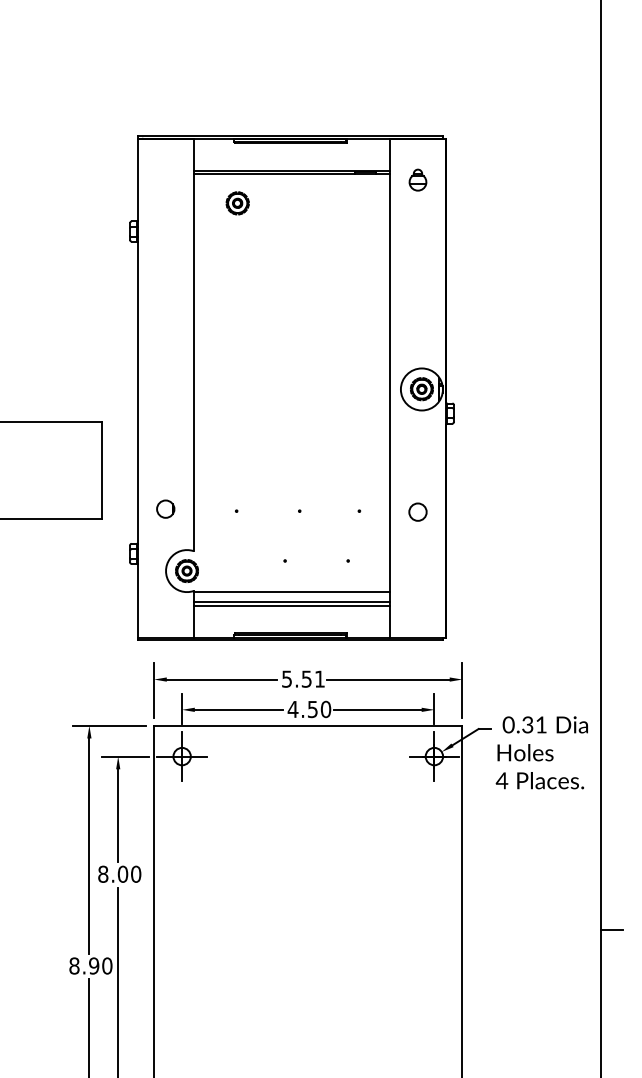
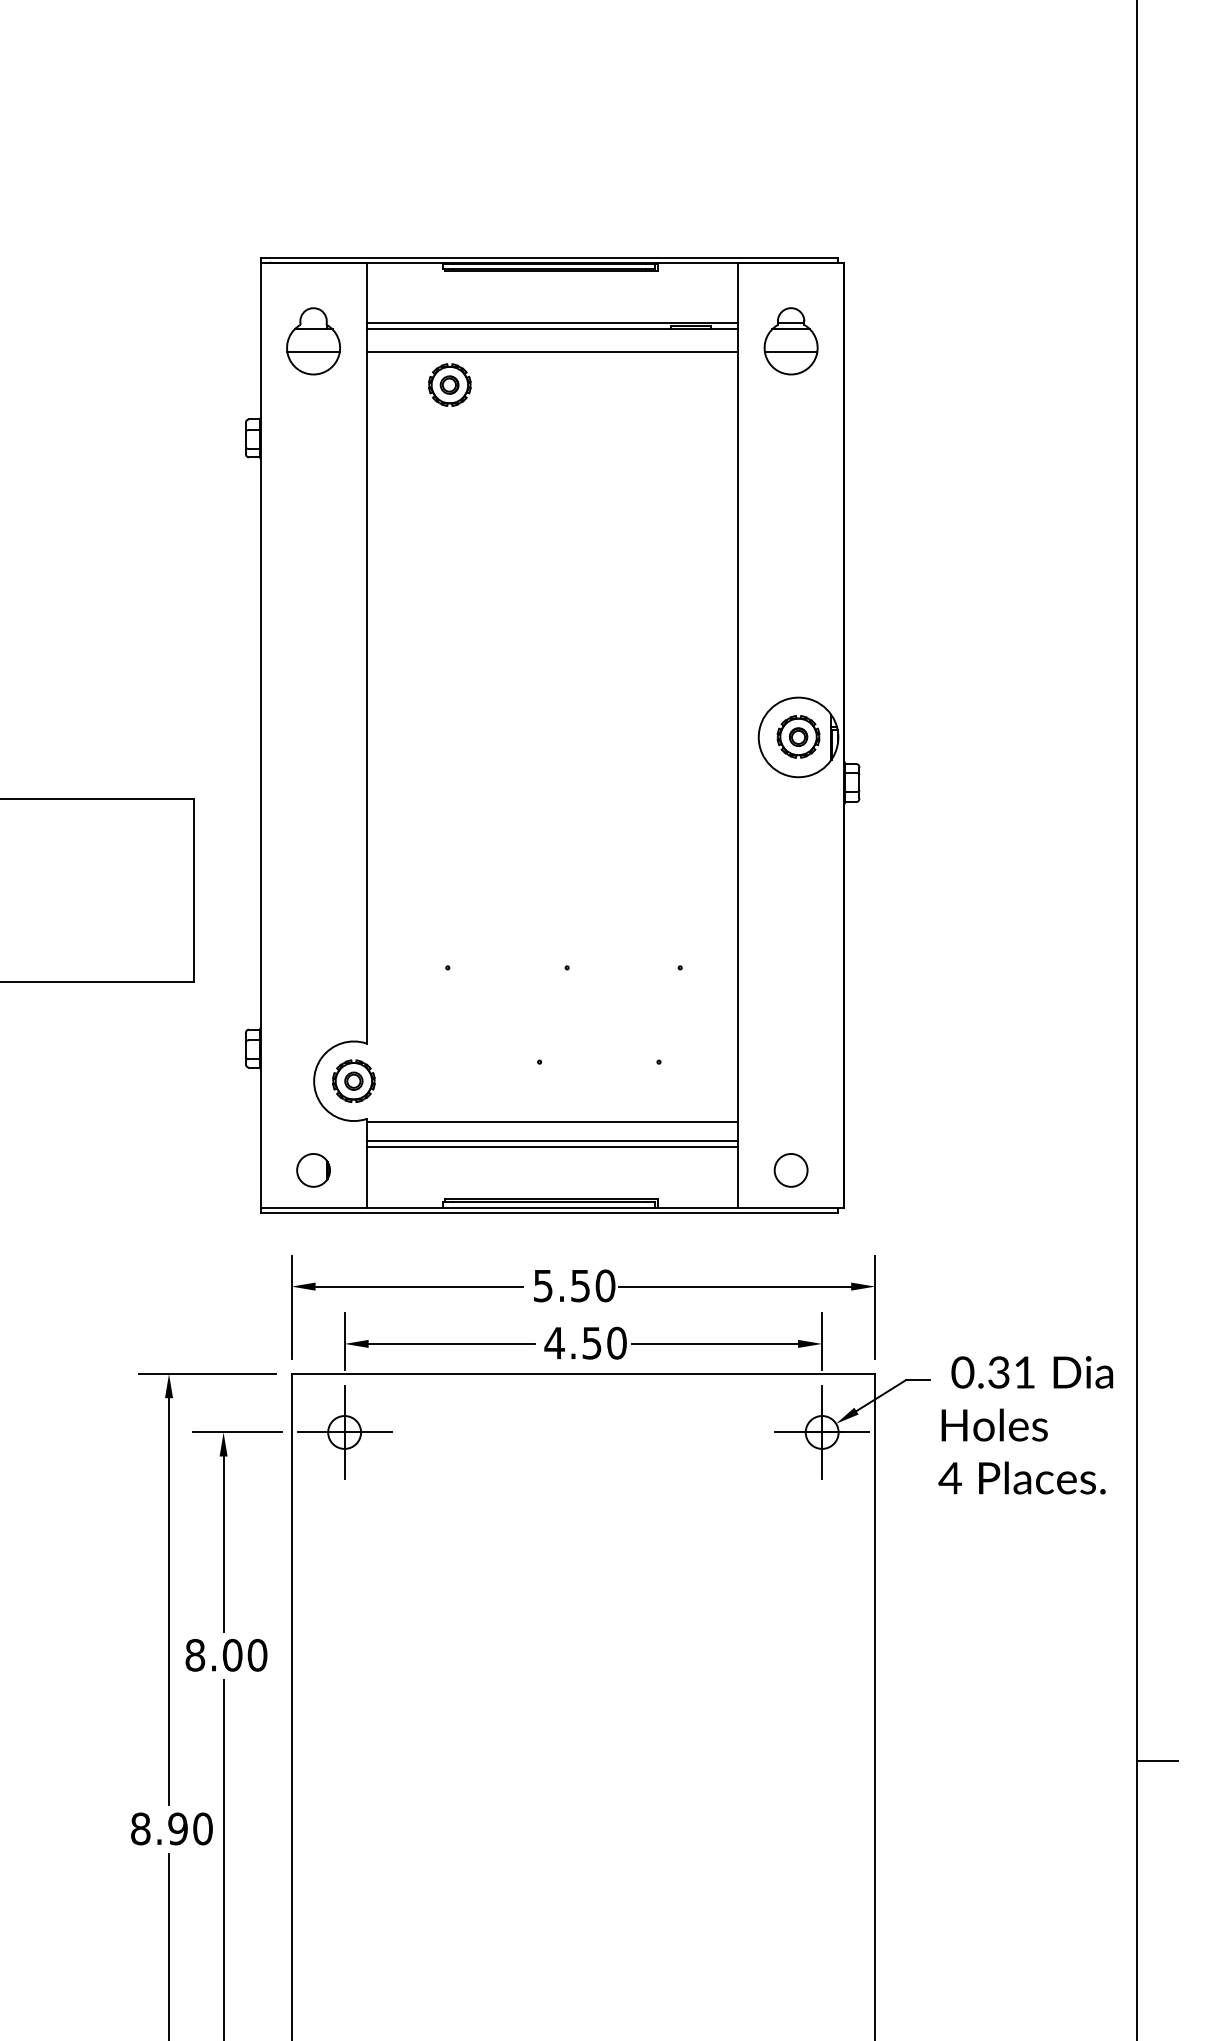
part: (165, 179) -> (313, 339), added
part: (417, 179) -> (790, 339), size x1.67
line: (291, 186) -> (551, 353), added
circle: (165, 508) -> (313, 1169), moved
circle: (417, 511) -> (790, 1169), moved
text: (319, 678) -> (604, 1284), 5.51 -> 5.50

